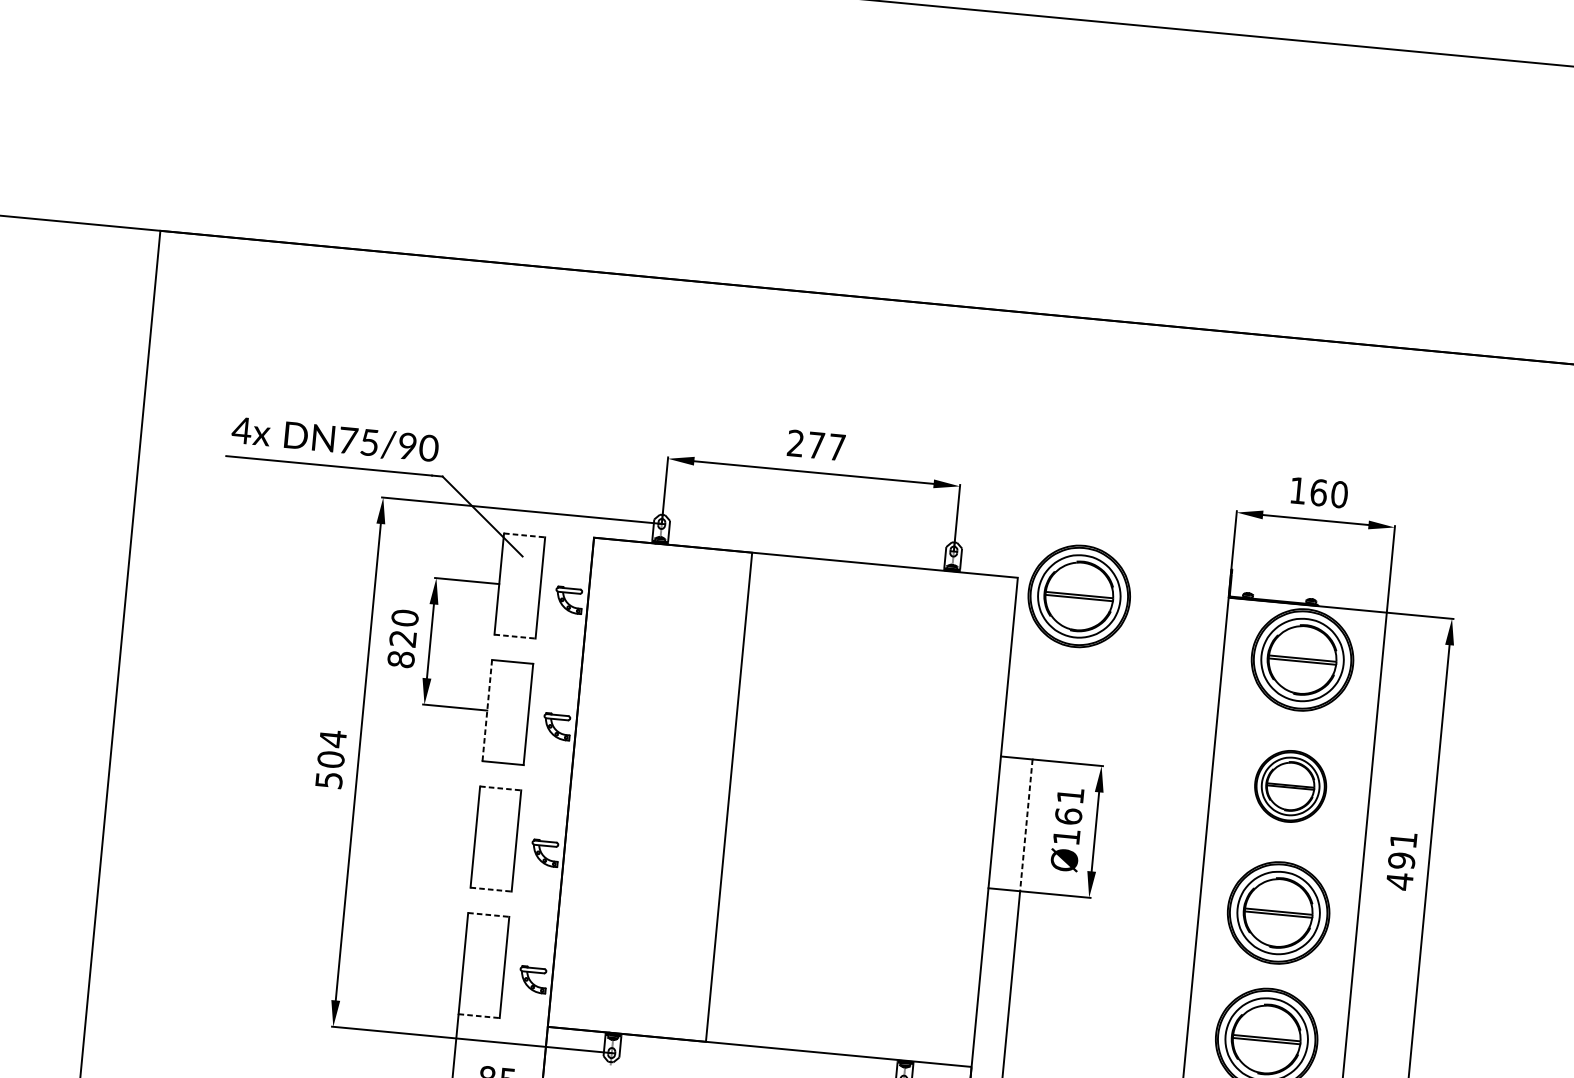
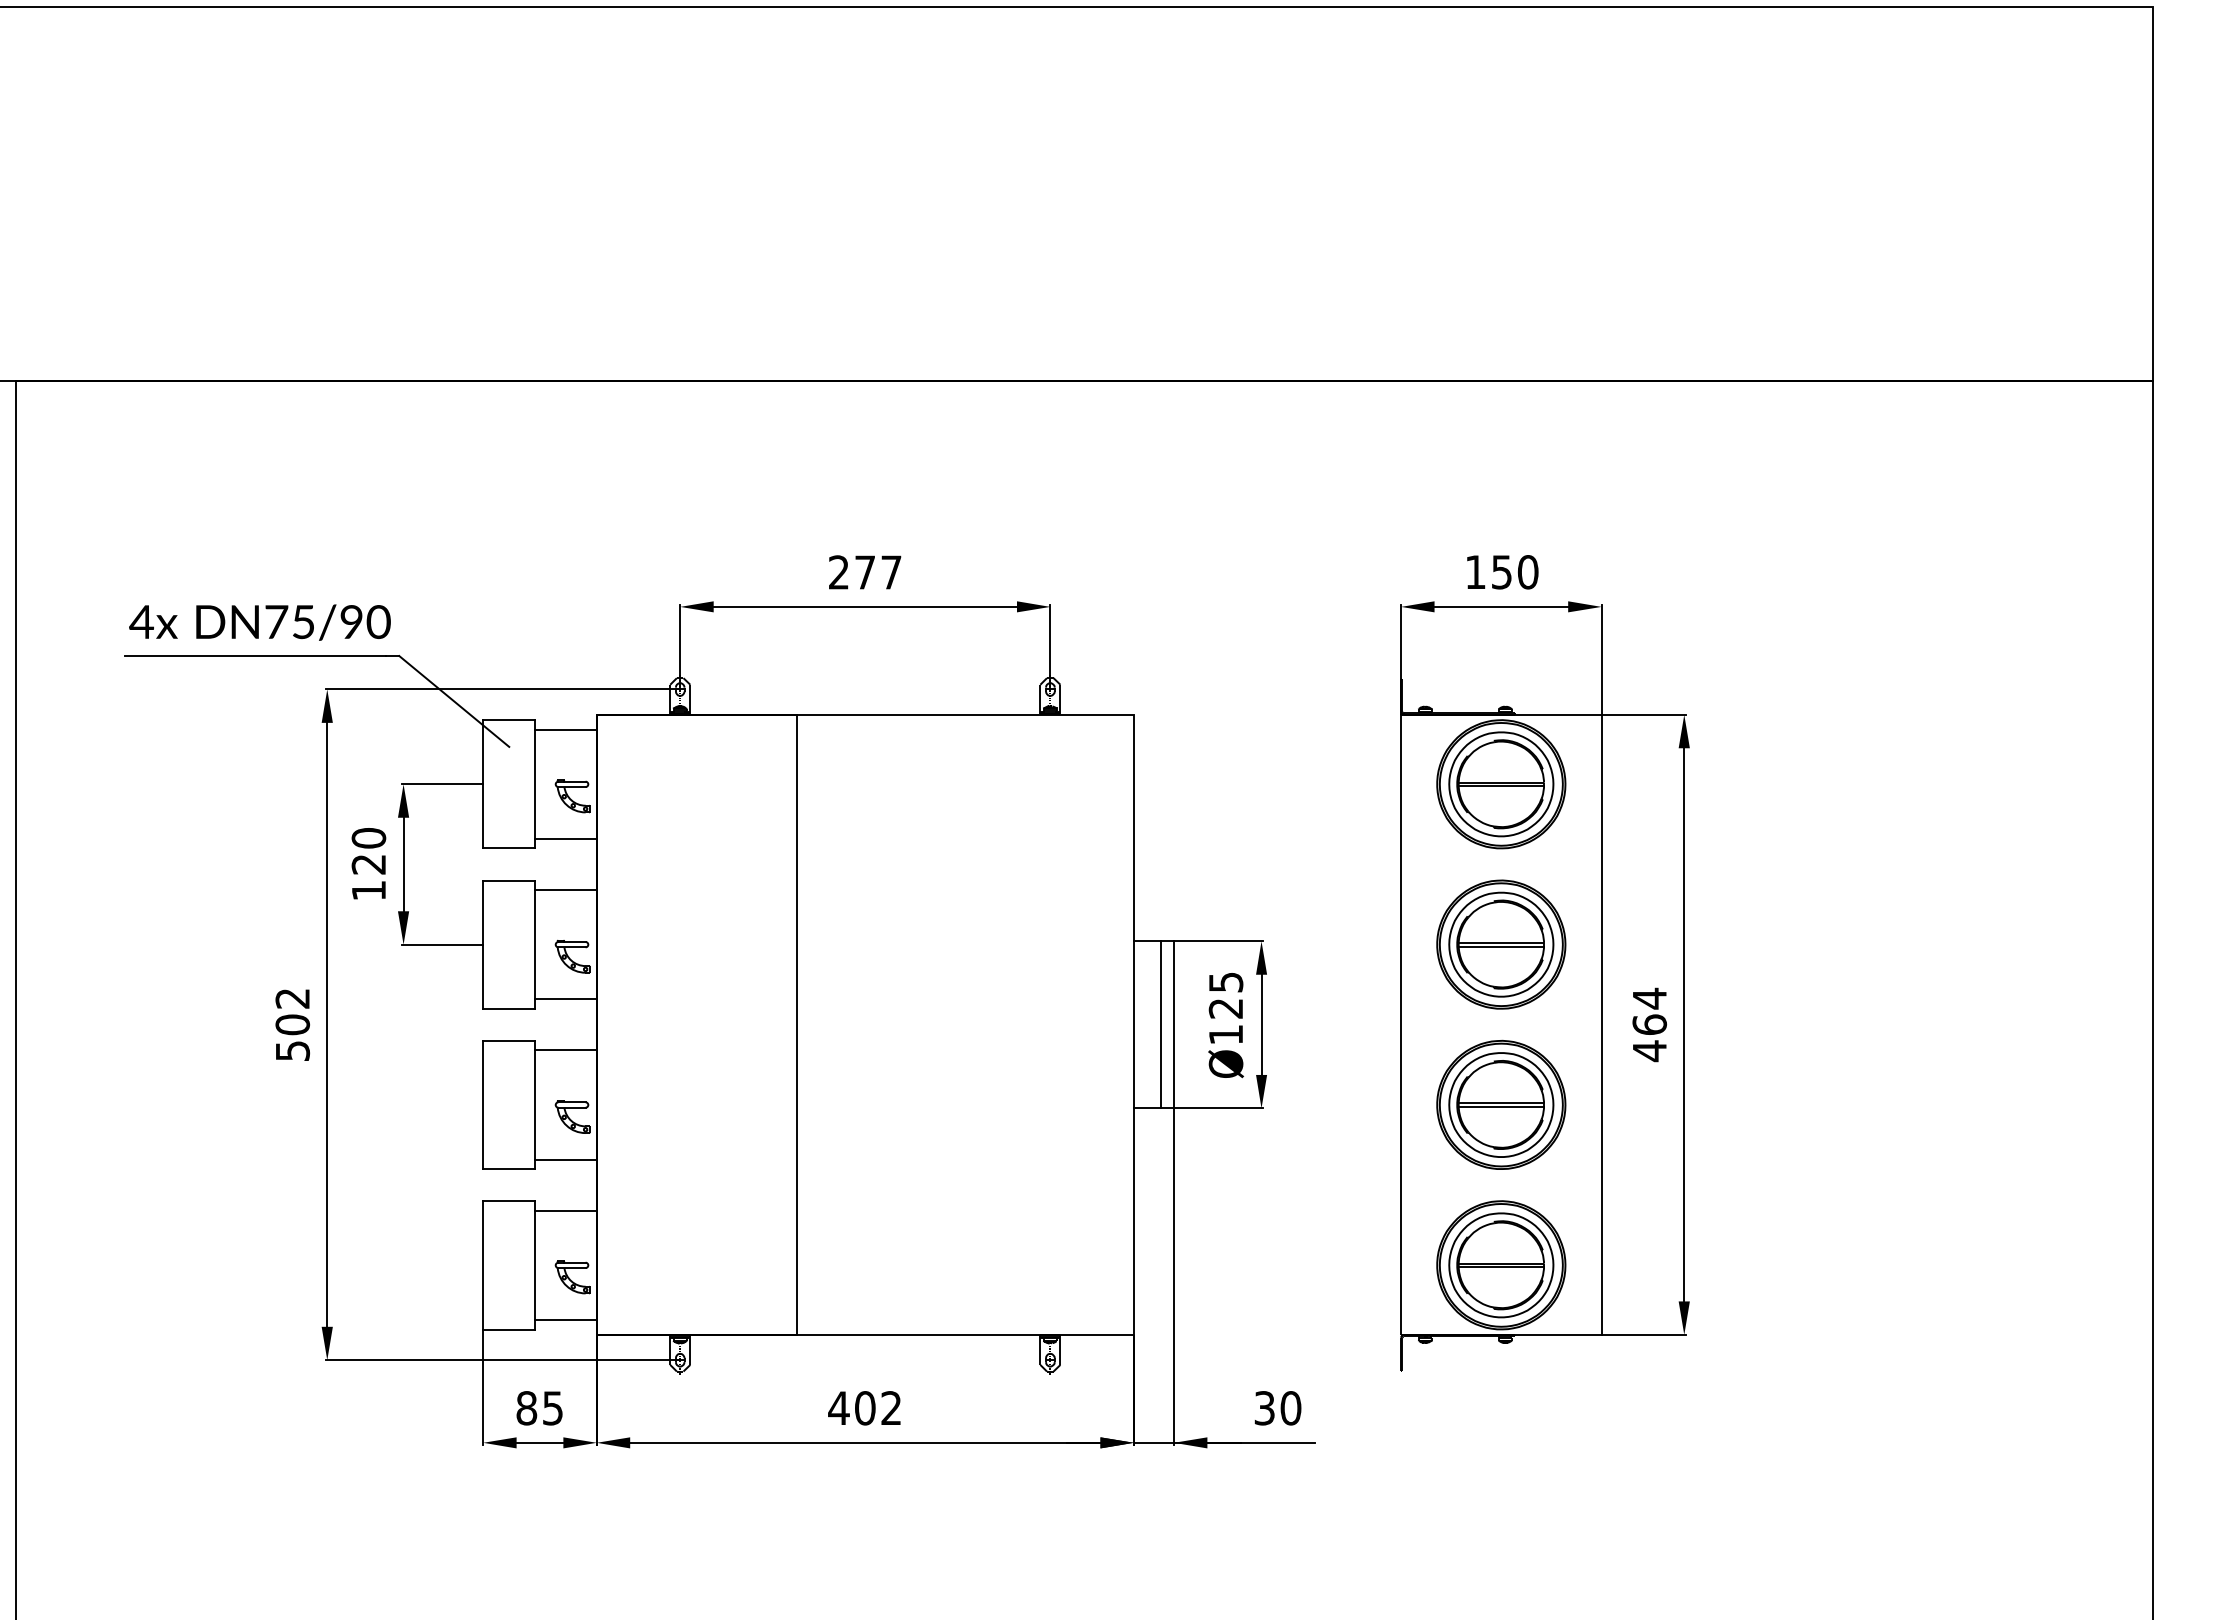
text: (1318, 492) -> (1501, 572), 160 -> 150
line: (524, 535) -> (509, 720), dashed -> solid
line: (568, 546) -> (565, 729), added
part: (1079, 596) -> (1213, 730), removed
line: (560, 633) -> (565, 839), added
line: (515, 636) -> (509, 848), dashed -> solid
text: (400, 659) -> (368, 890), 820 -> 120
line: (556, 673) -> (565, 889), added
line: (487, 711) -> (483, 945), dashed -> solid
text: (332, 738) -> (292, 998), 504 -> 502
line: (548, 759) -> (565, 999), added
part: (1290, 786) -> (1501, 944), size x1.43
line: (500, 788) -> (509, 1040), dashed -> solid
line: (544, 800) -> (565, 1050), added
text: (1069, 806) -> (1225, 995), Ø161 -> Ø125
line: (1015, 824) -> (1160, 1024), added
line: (1026, 825) -> (1174, 1024), dashed -> solid
text: (1402, 850) -> (1649, 1011), 491 -> 464
line: (536, 886) -> (565, 1159), added
line: (491, 889) -> (509, 1169), dashed -> solid
line: (488, 915) -> (509, 1201), dashed -> solid
line: (532, 926) -> (565, 1210), added
line: (524, 1013) -> (565, 1320), added
line: (479, 1016) -> (509, 1329), dashed -> solid

